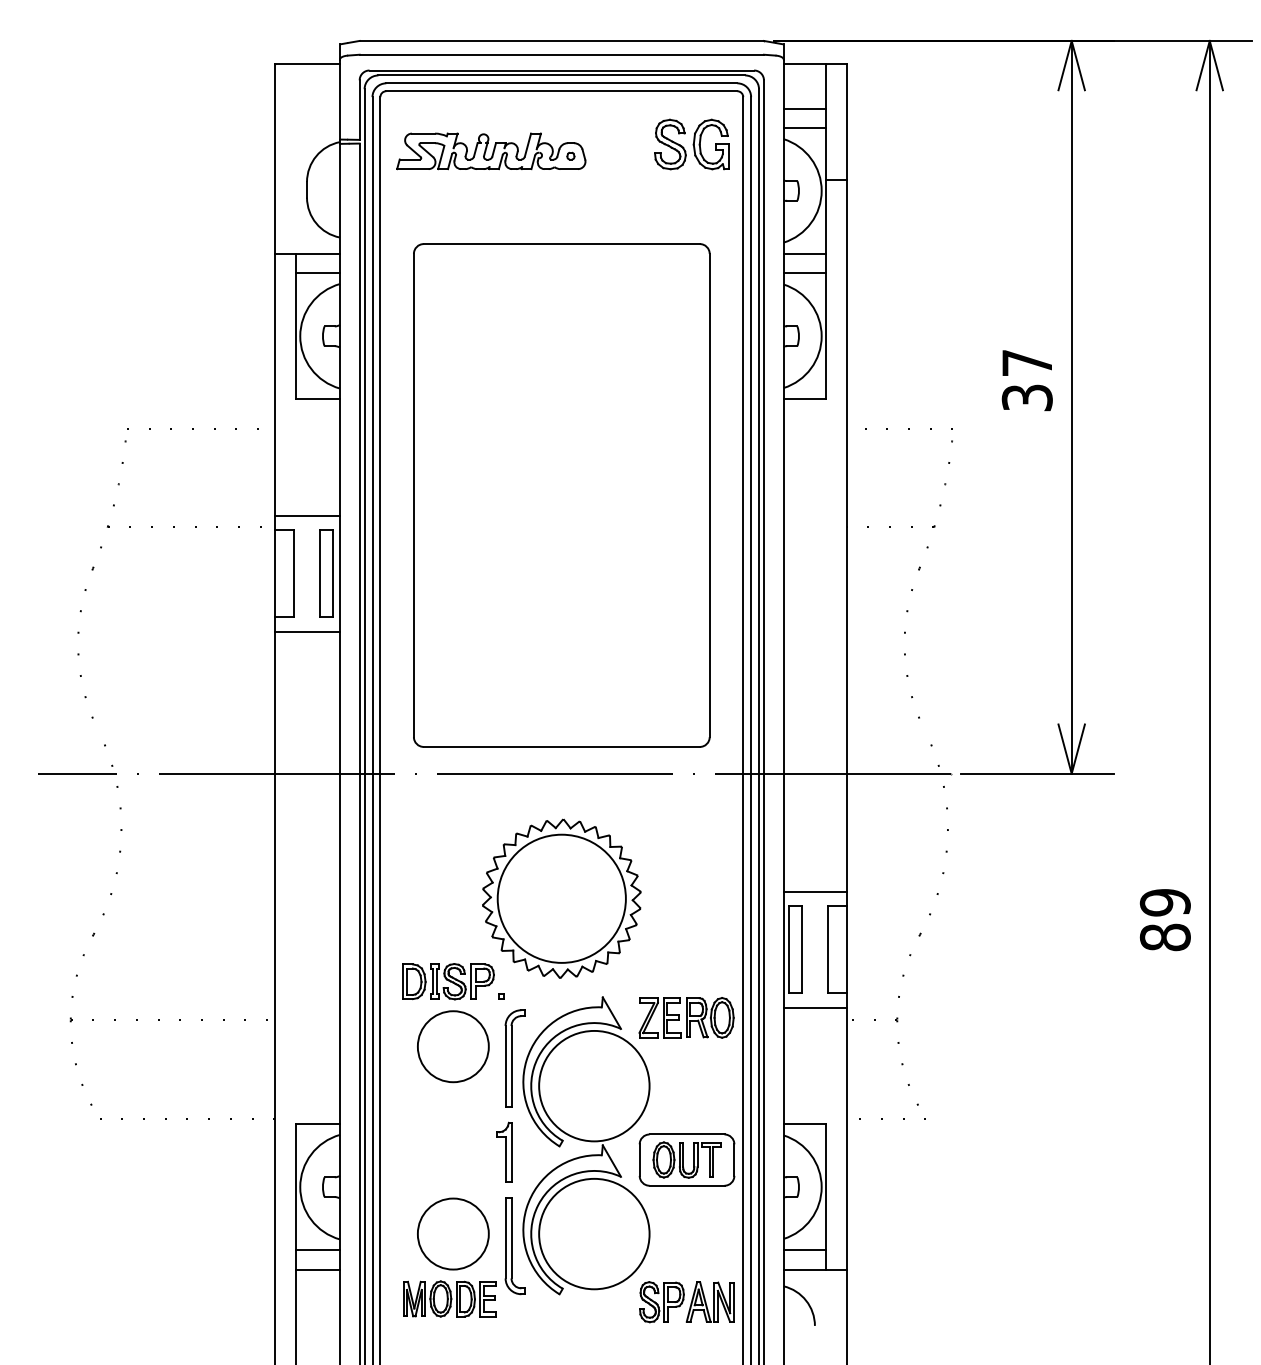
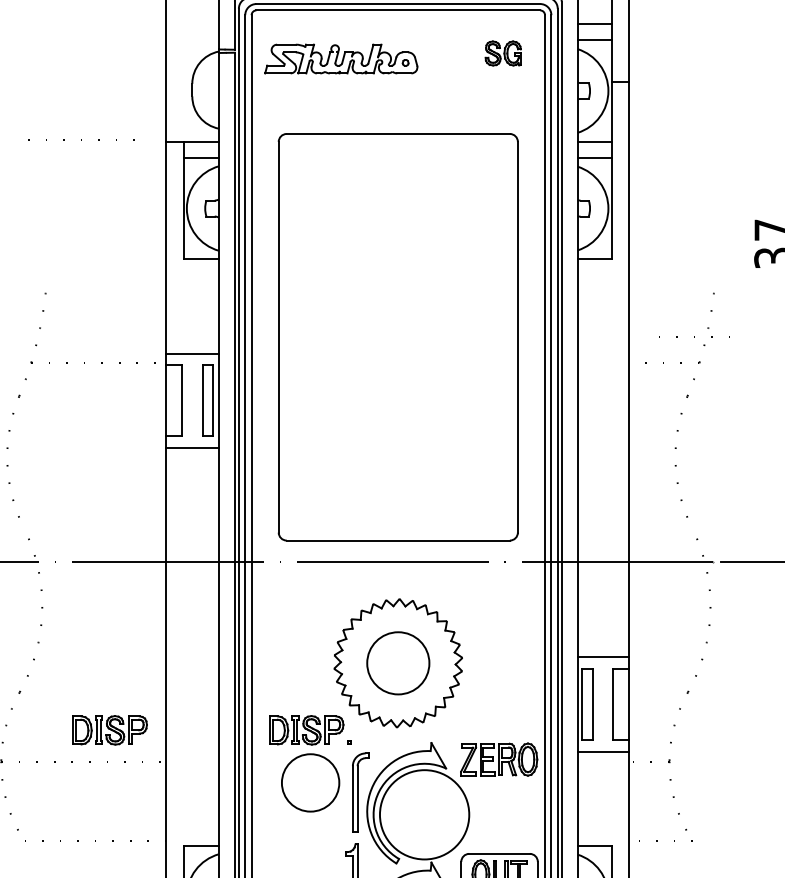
part: (691, 144) -> (503, 53), size x0.6
line: (192, 428) -> (81, 139), moved
line: (908, 428) -> (693, 336), moved
circle: (561, 898) -> (398, 663), size x0.6
part: (205, 981) -> (110, 730), added

